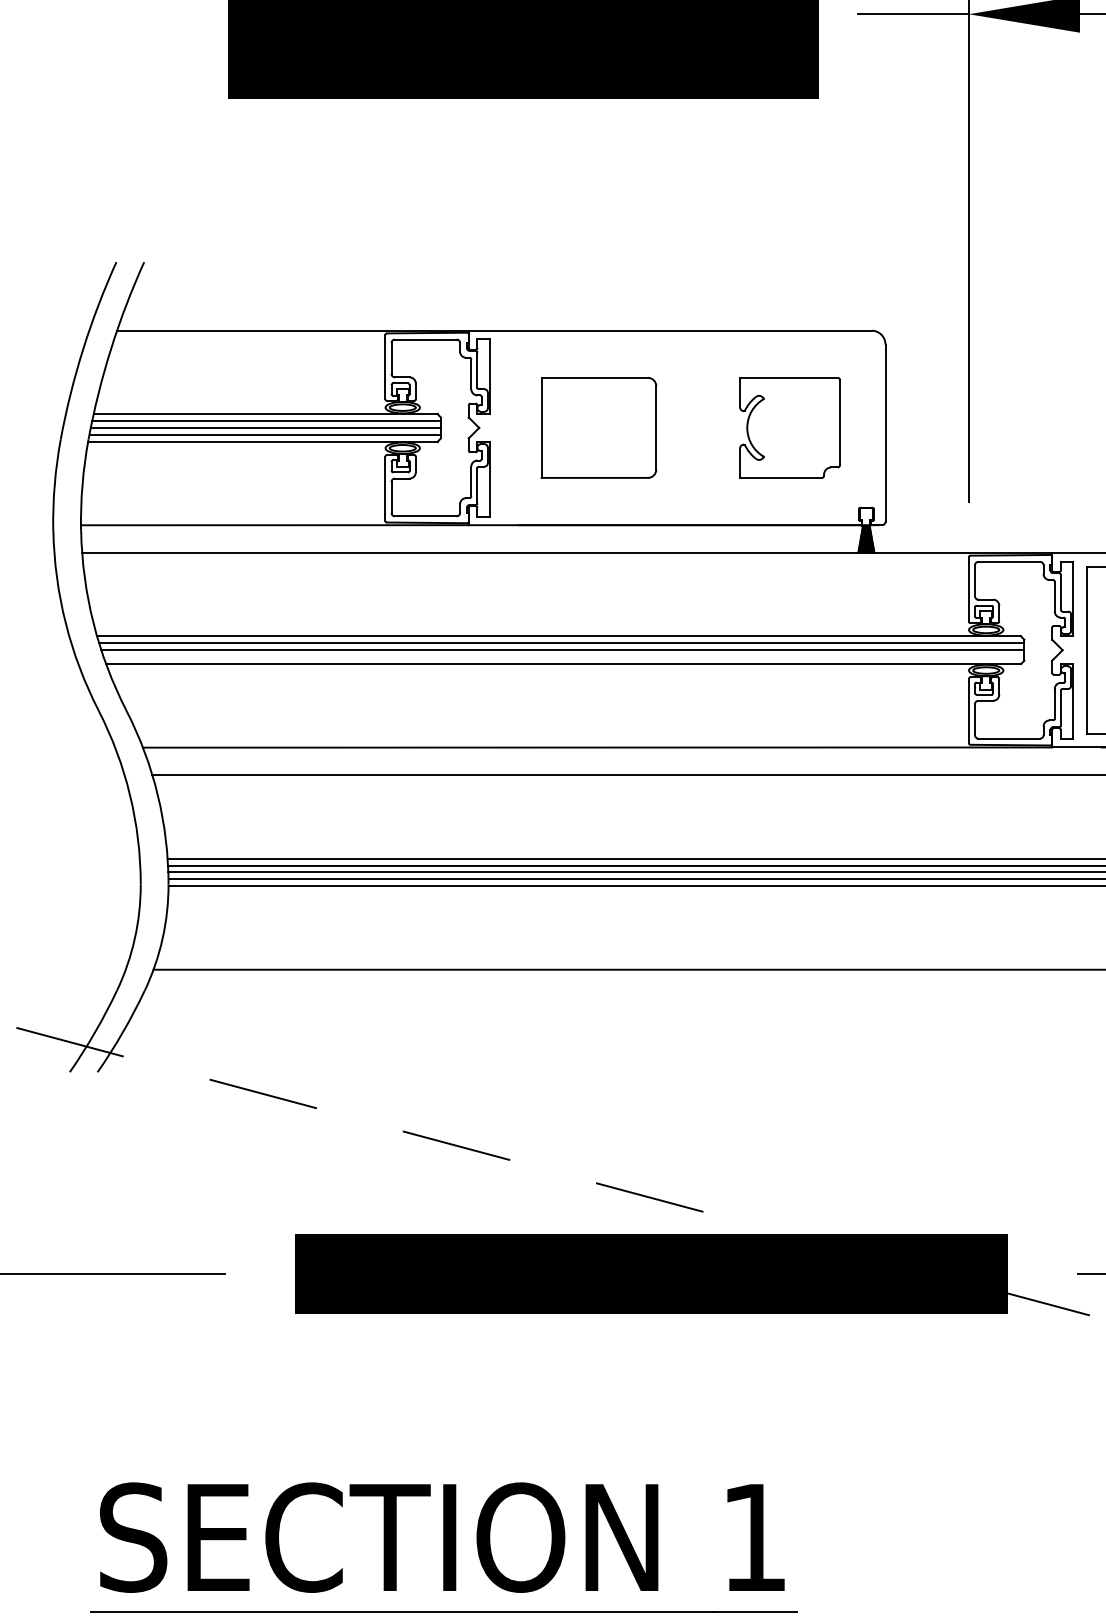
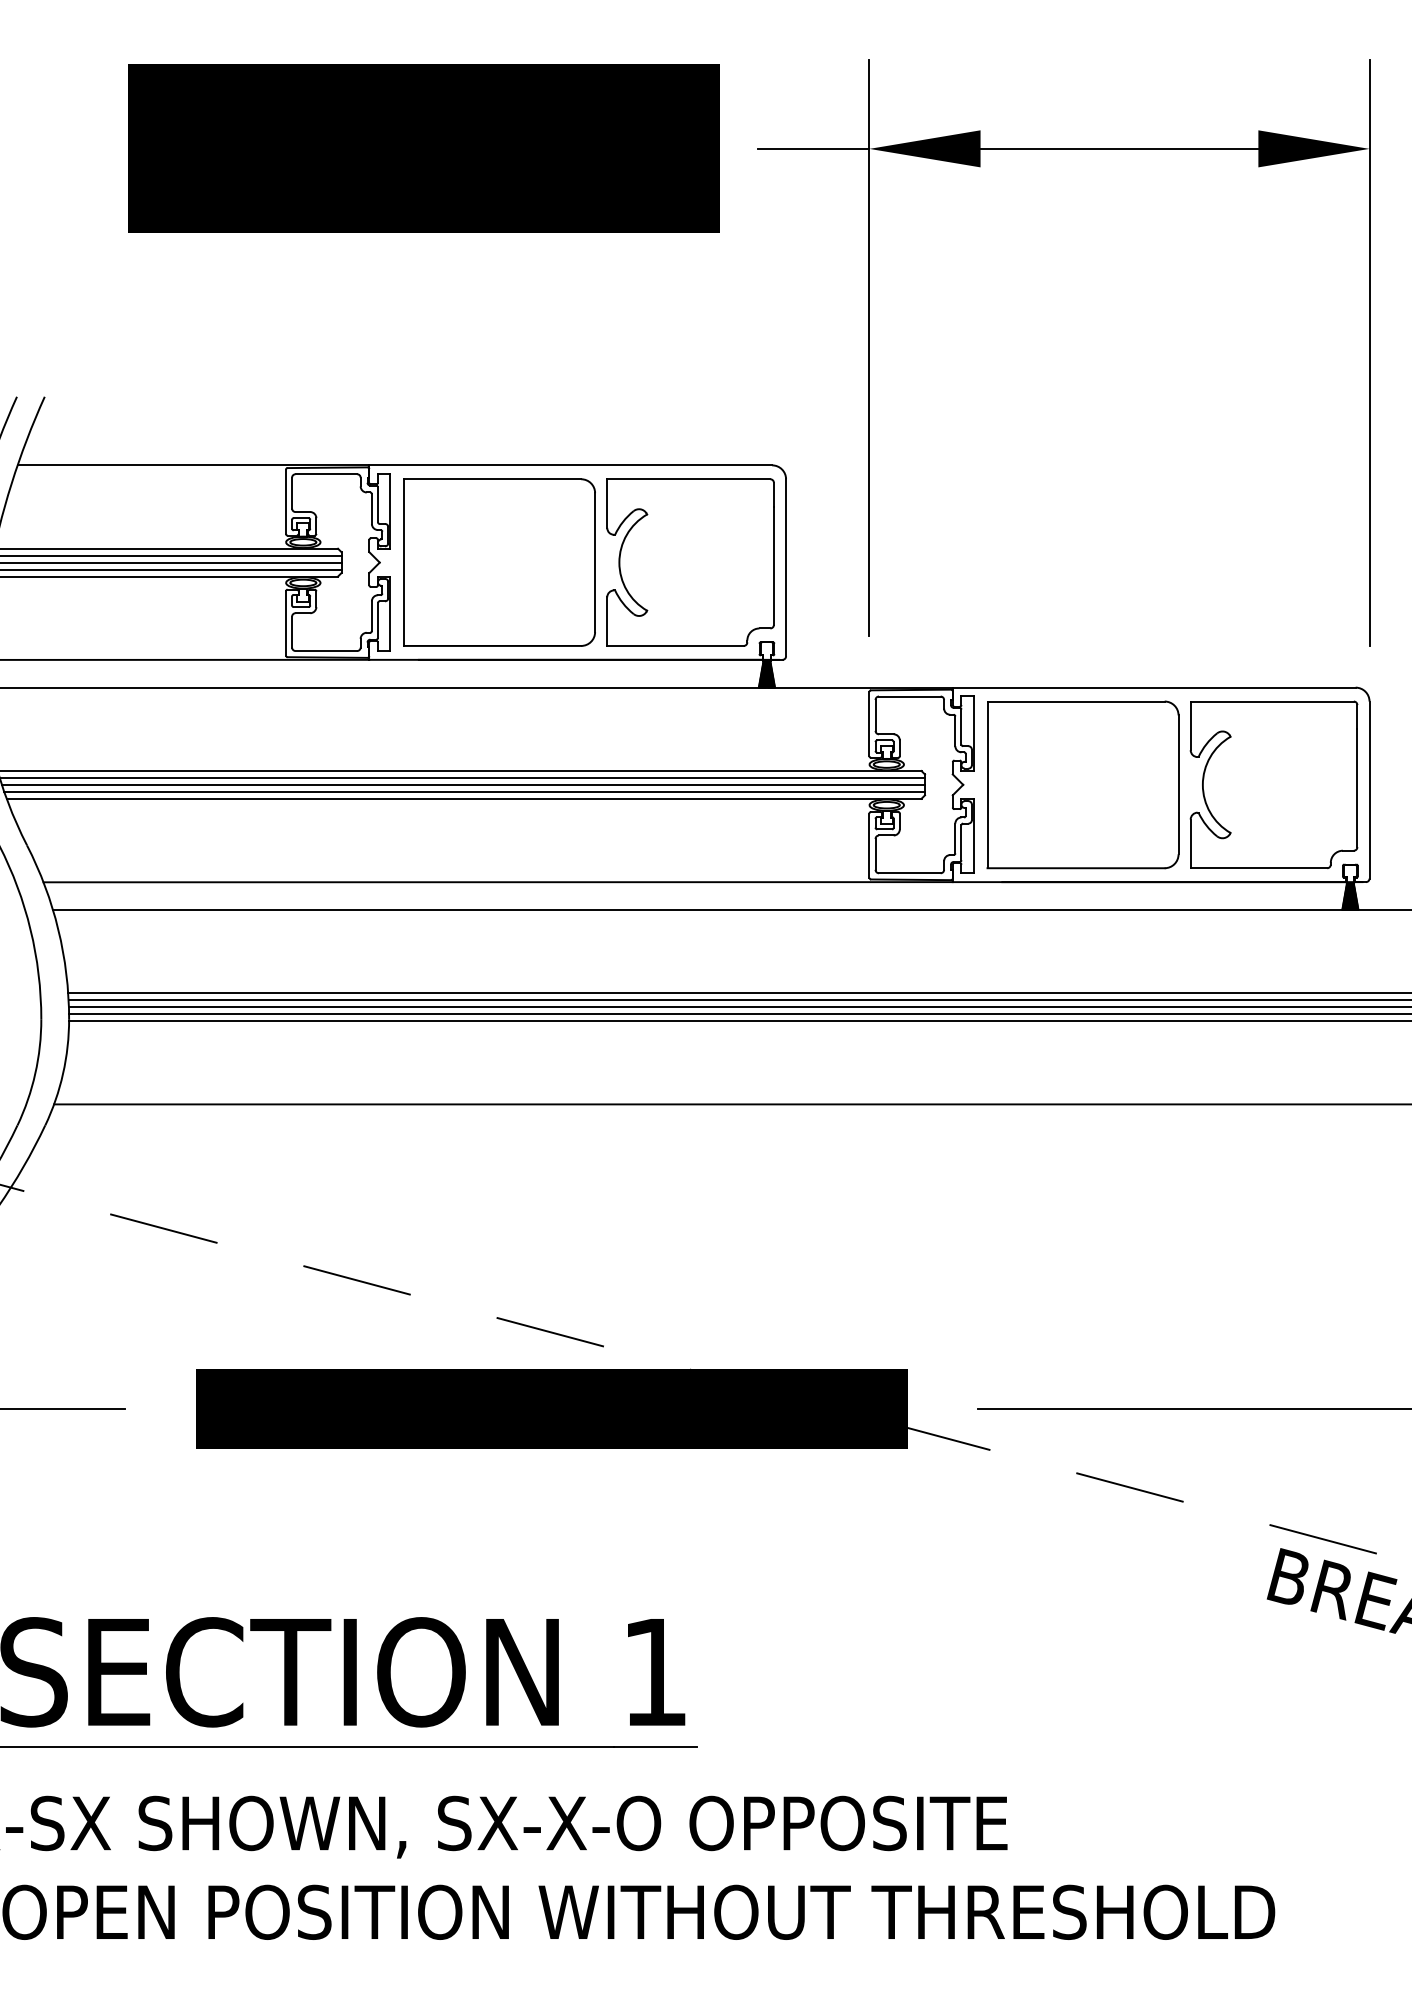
part: (598, 427) -> (499, 562), size x1.67
part: (789, 427) -> (690, 562), size x1.67
line: (563, 656) -> (464, 791), added

